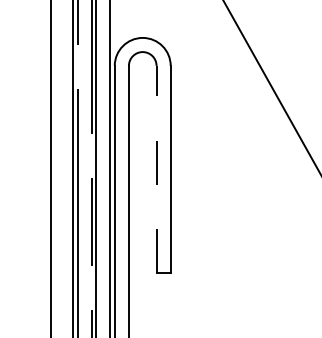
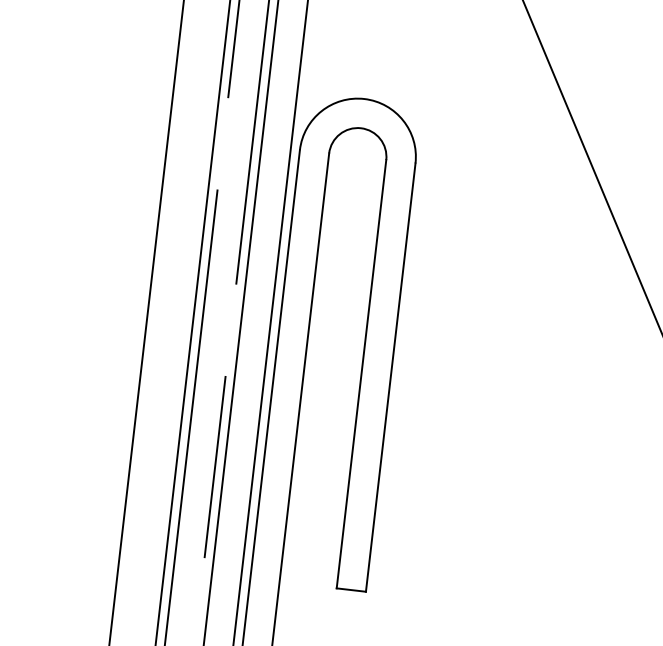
line: (156, 169) -> (361, 374), dashed -> solid

